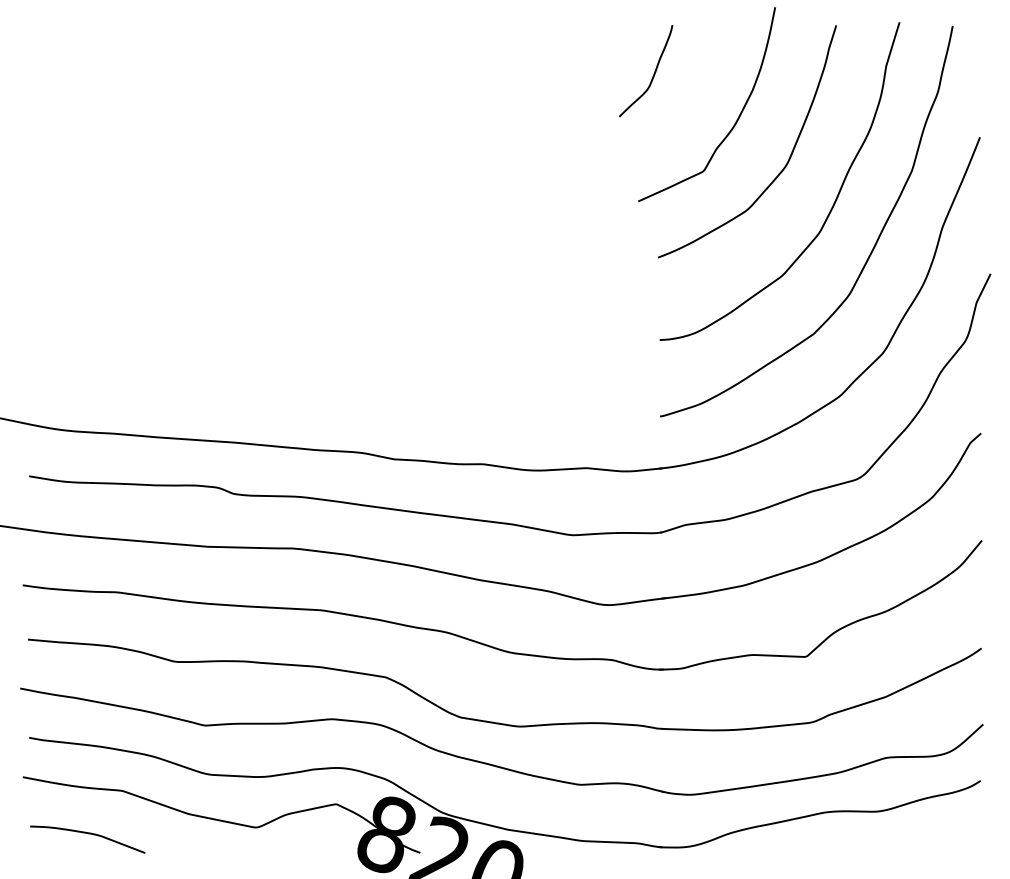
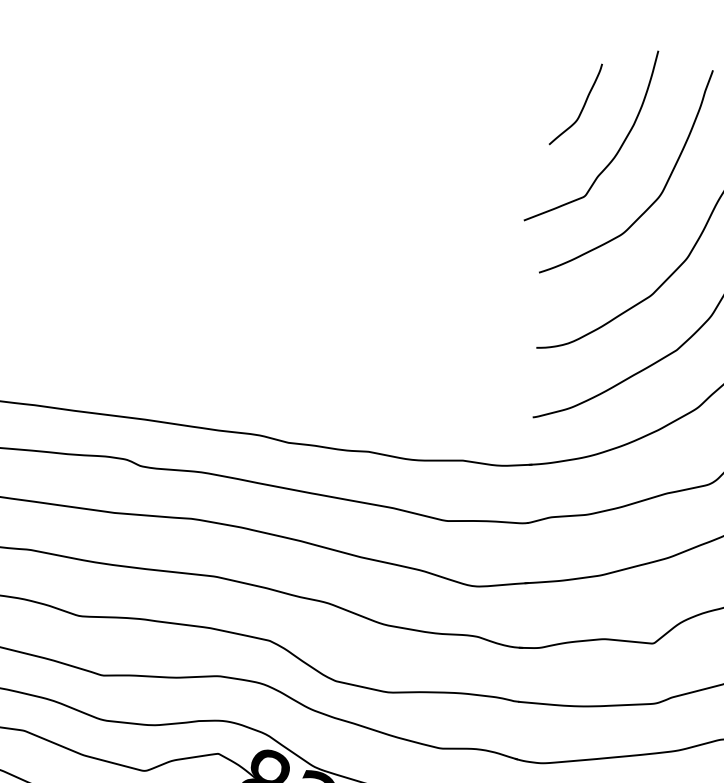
curve: (653, 73) -> (582, 106), moved

